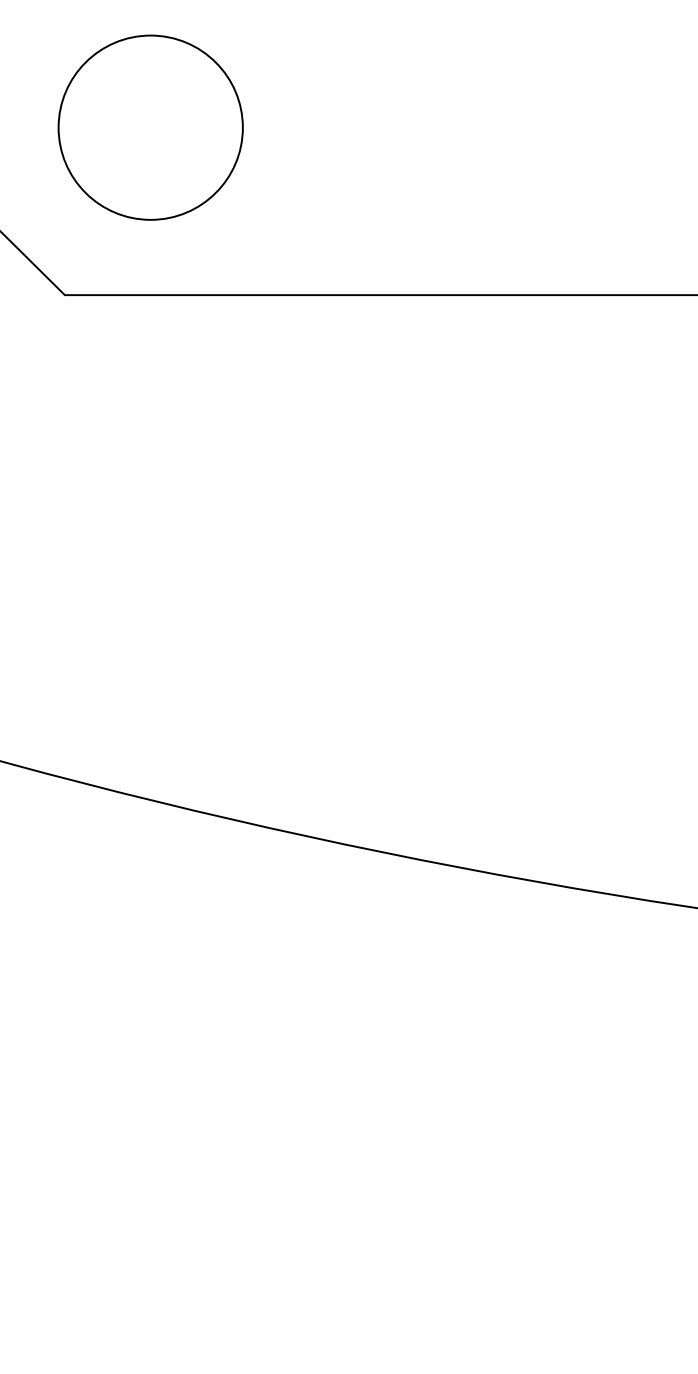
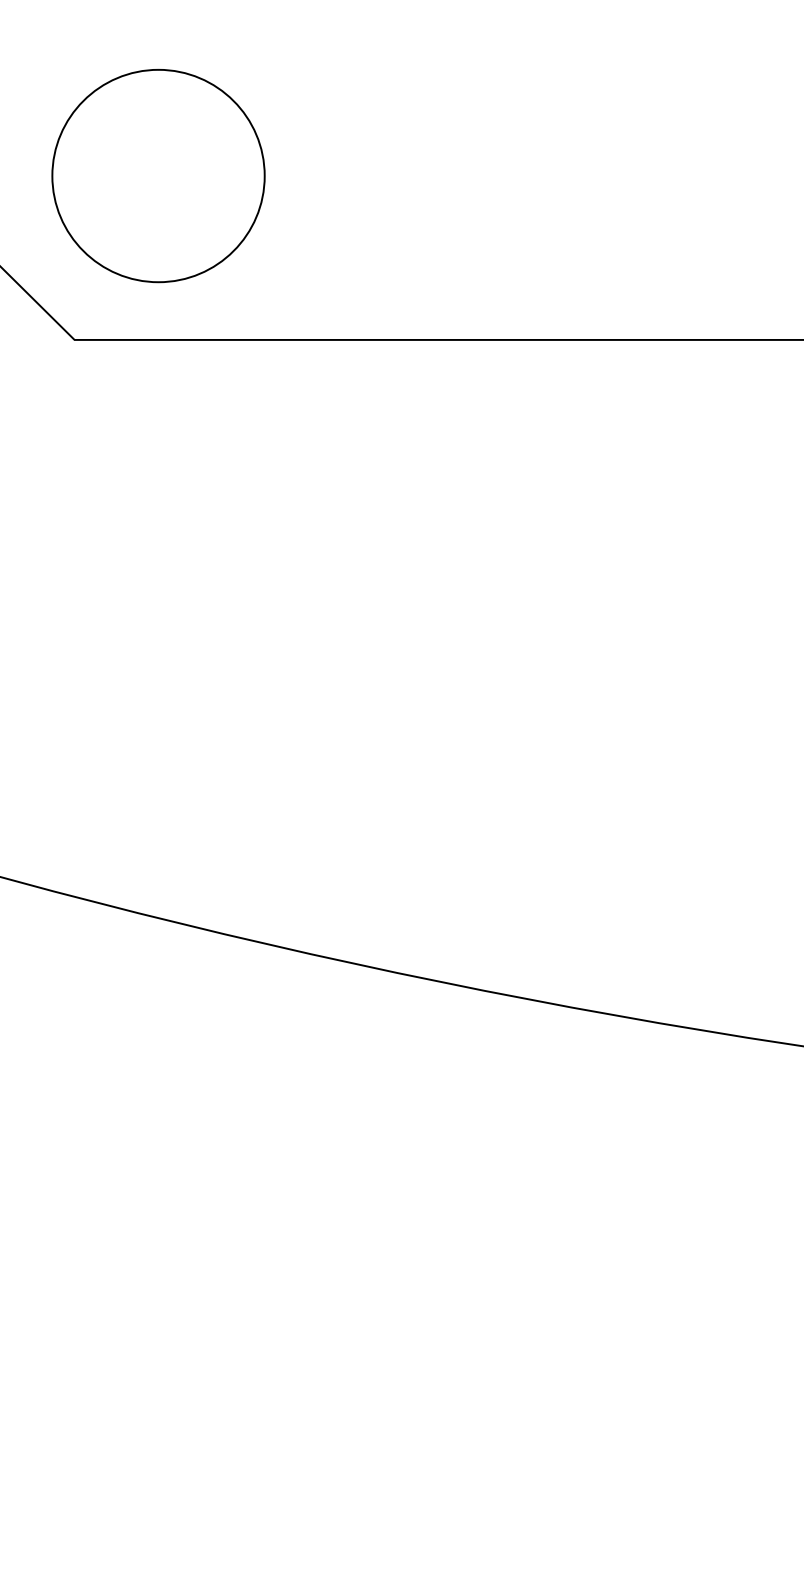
part: (150, 128) -> (158, 176), moved

